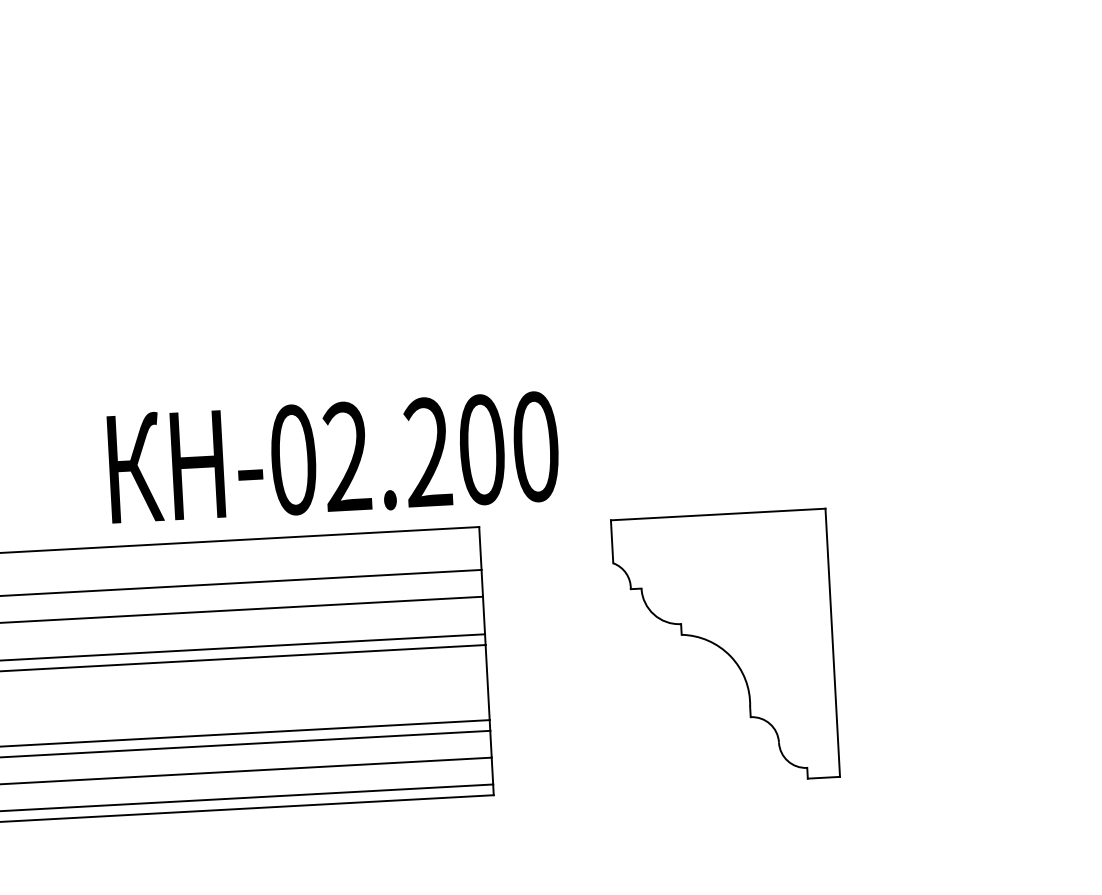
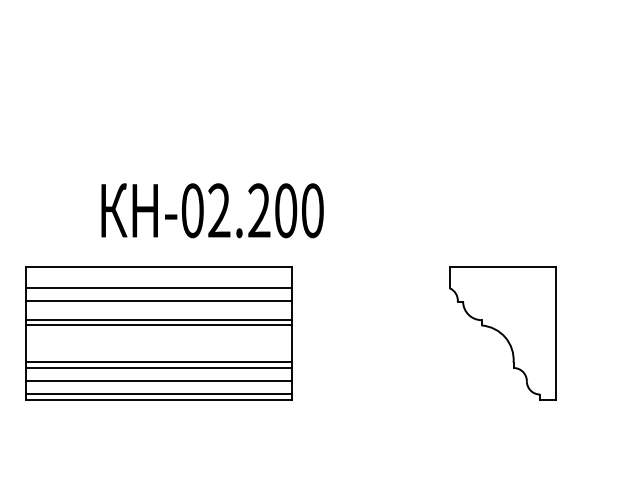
text: (333, 457) -> (212, 210), moved
part: (724, 648) -> (502, 333), moved

